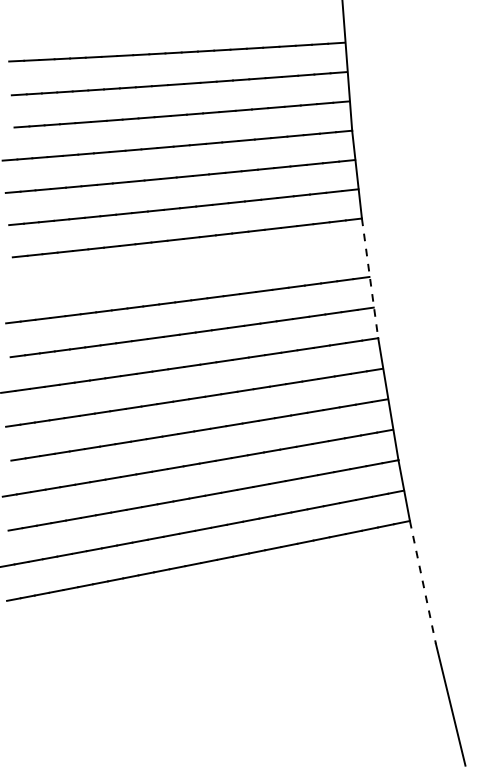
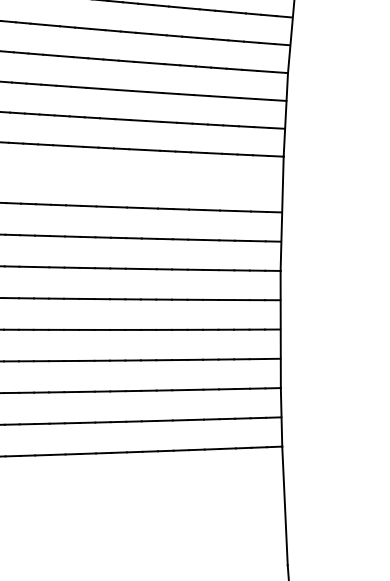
line: (370, 278) -> (282, 213), dashed -> solid
line: (422, 582) -> (284, 506), dashed -> solid

